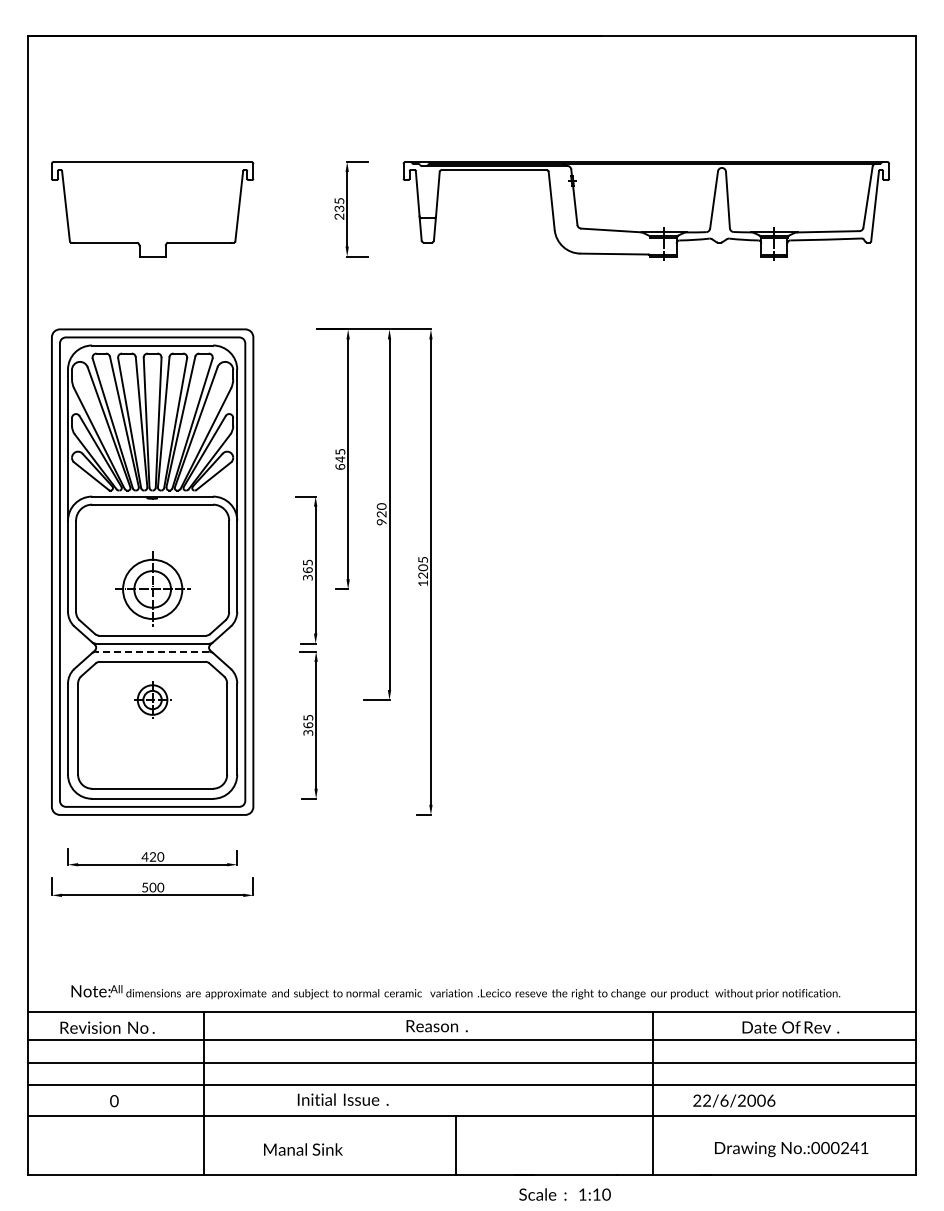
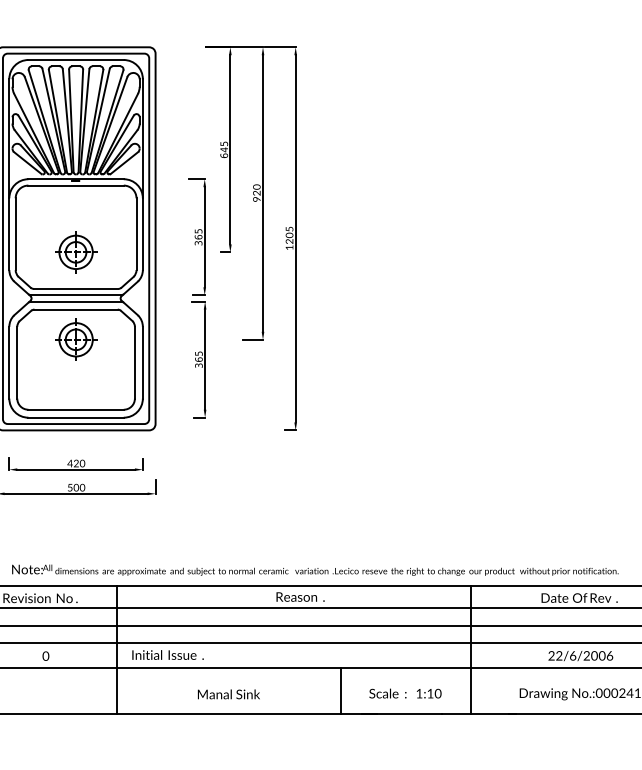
part: (152, 588) -> (75, 251), size x0.71
line: (152, 651) -> (75, 301), dashed -> solid
part: (152, 699) -> (75, 339), size x1.43
text: (342, 1099) -> (167, 654), moved
text: (734, 1100) -> (580, 655), moved
line: (455, 1145) -> (340, 691), moved
text: (303, 1149) -> (229, 694), moved
text: (564, 1194) -> (405, 693), moved

